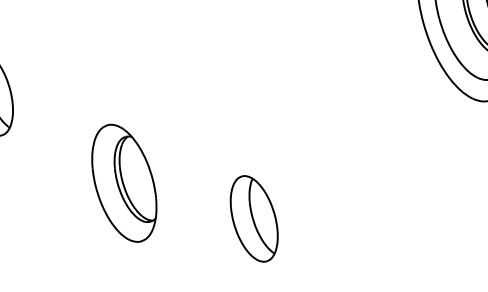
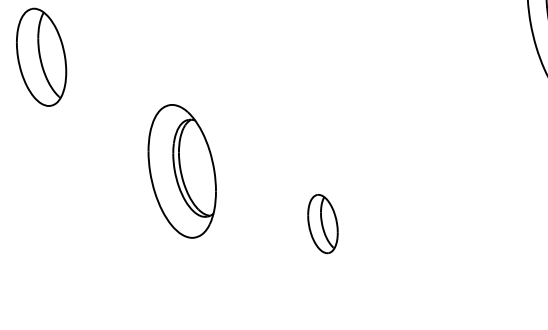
part: (253, 218) -> (322, 223), size x0.6

